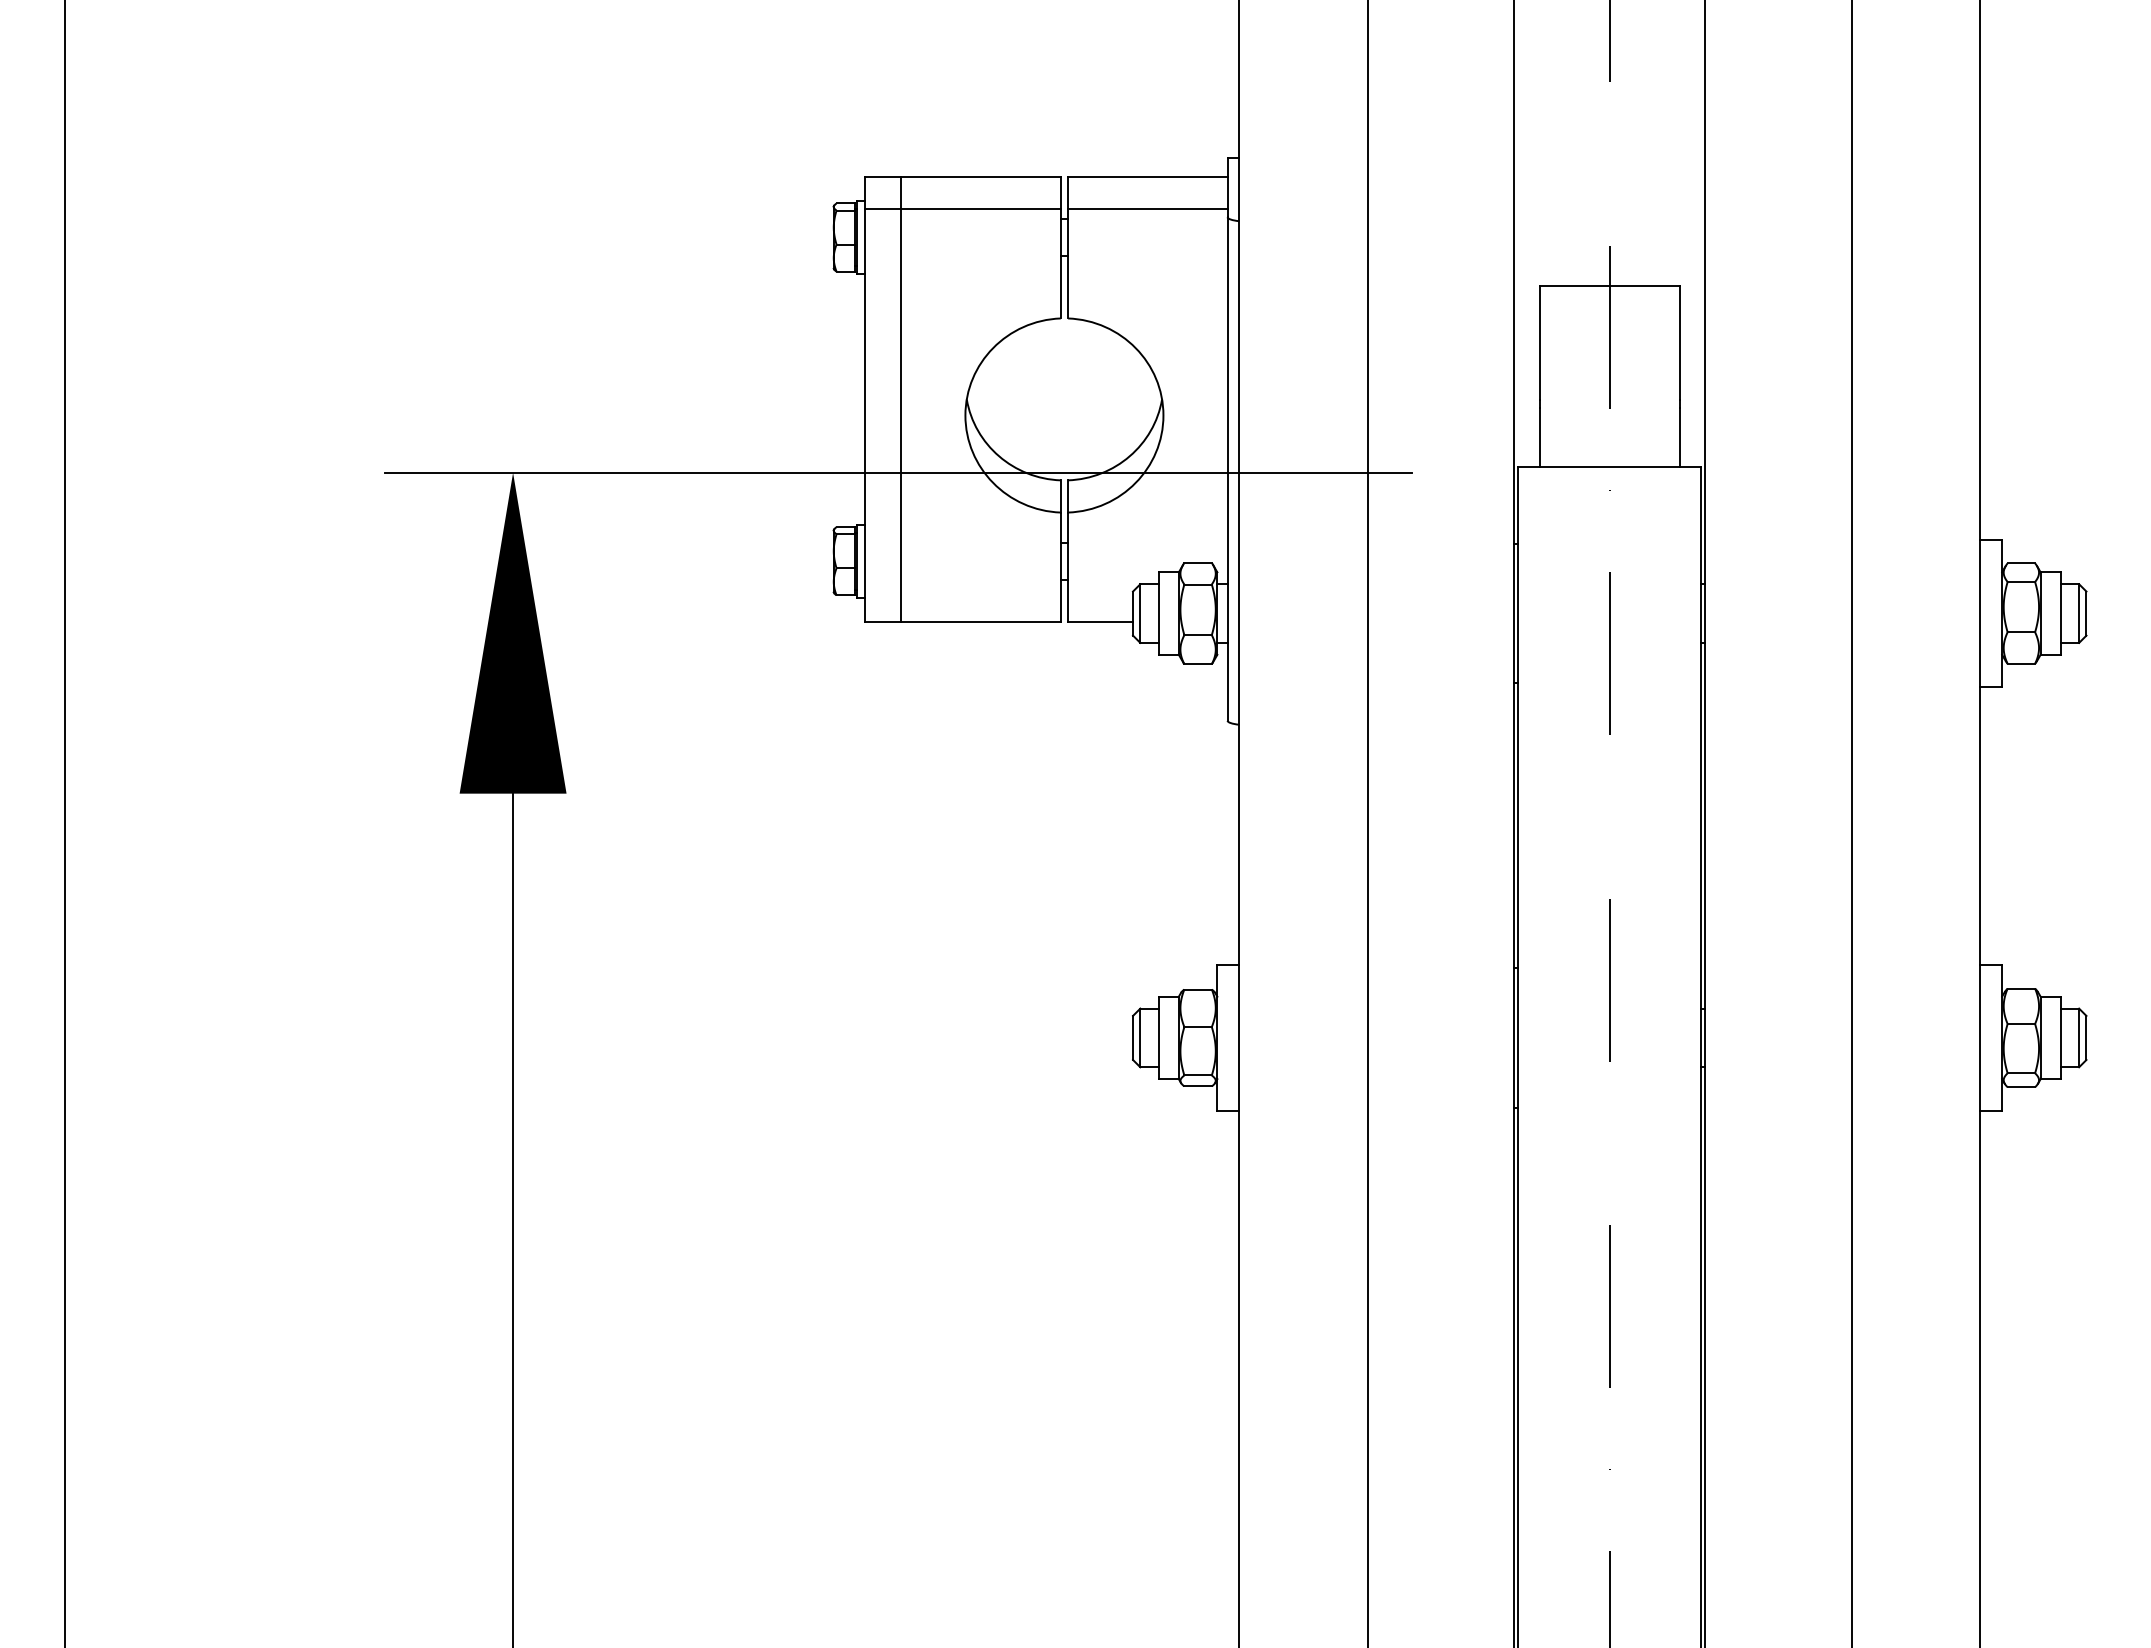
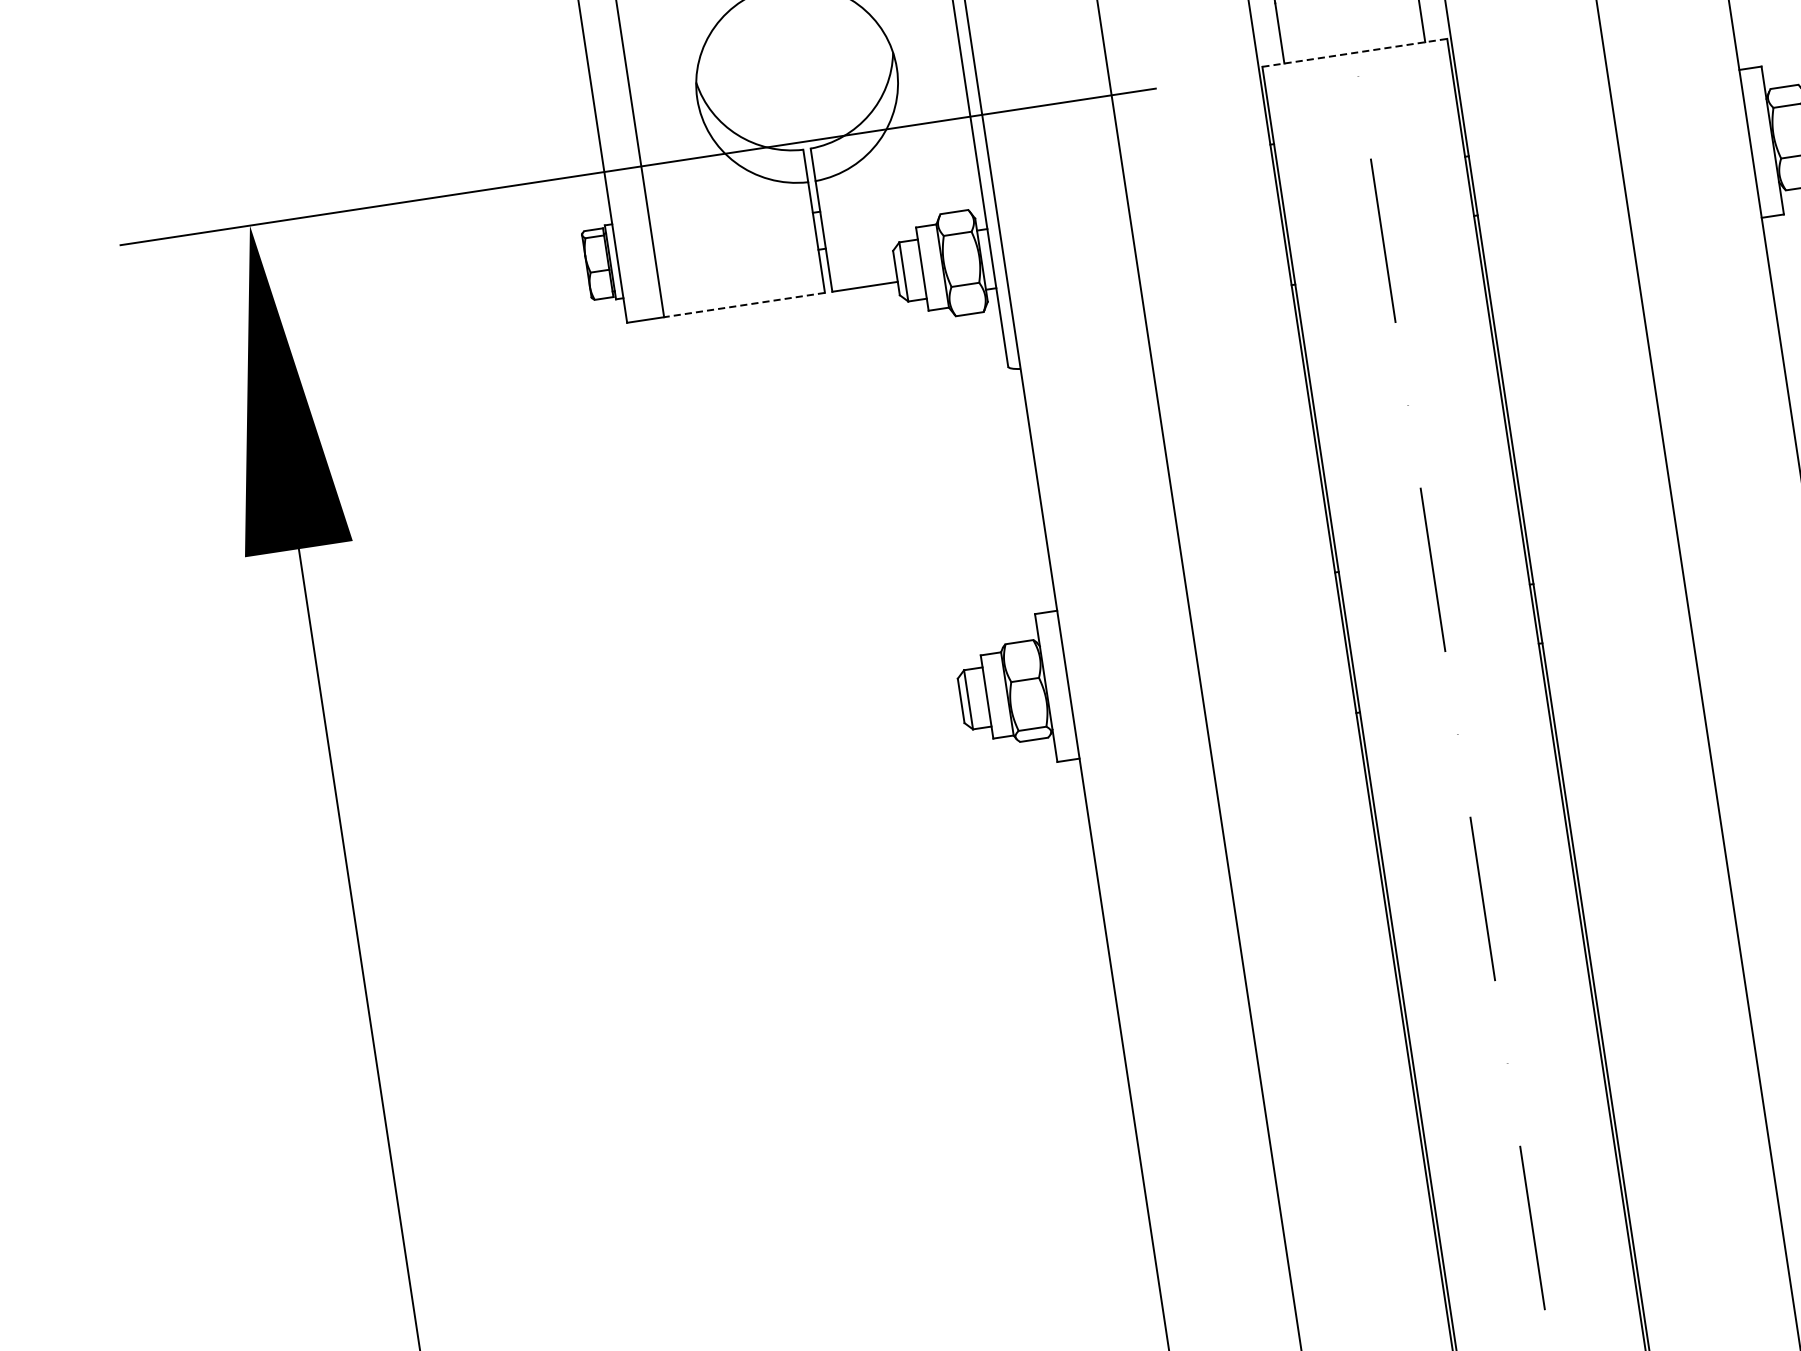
line: (1609, 467) -> (1354, 53), solid -> dashed
line: (981, 622) -> (745, 305), solid -> dashed

